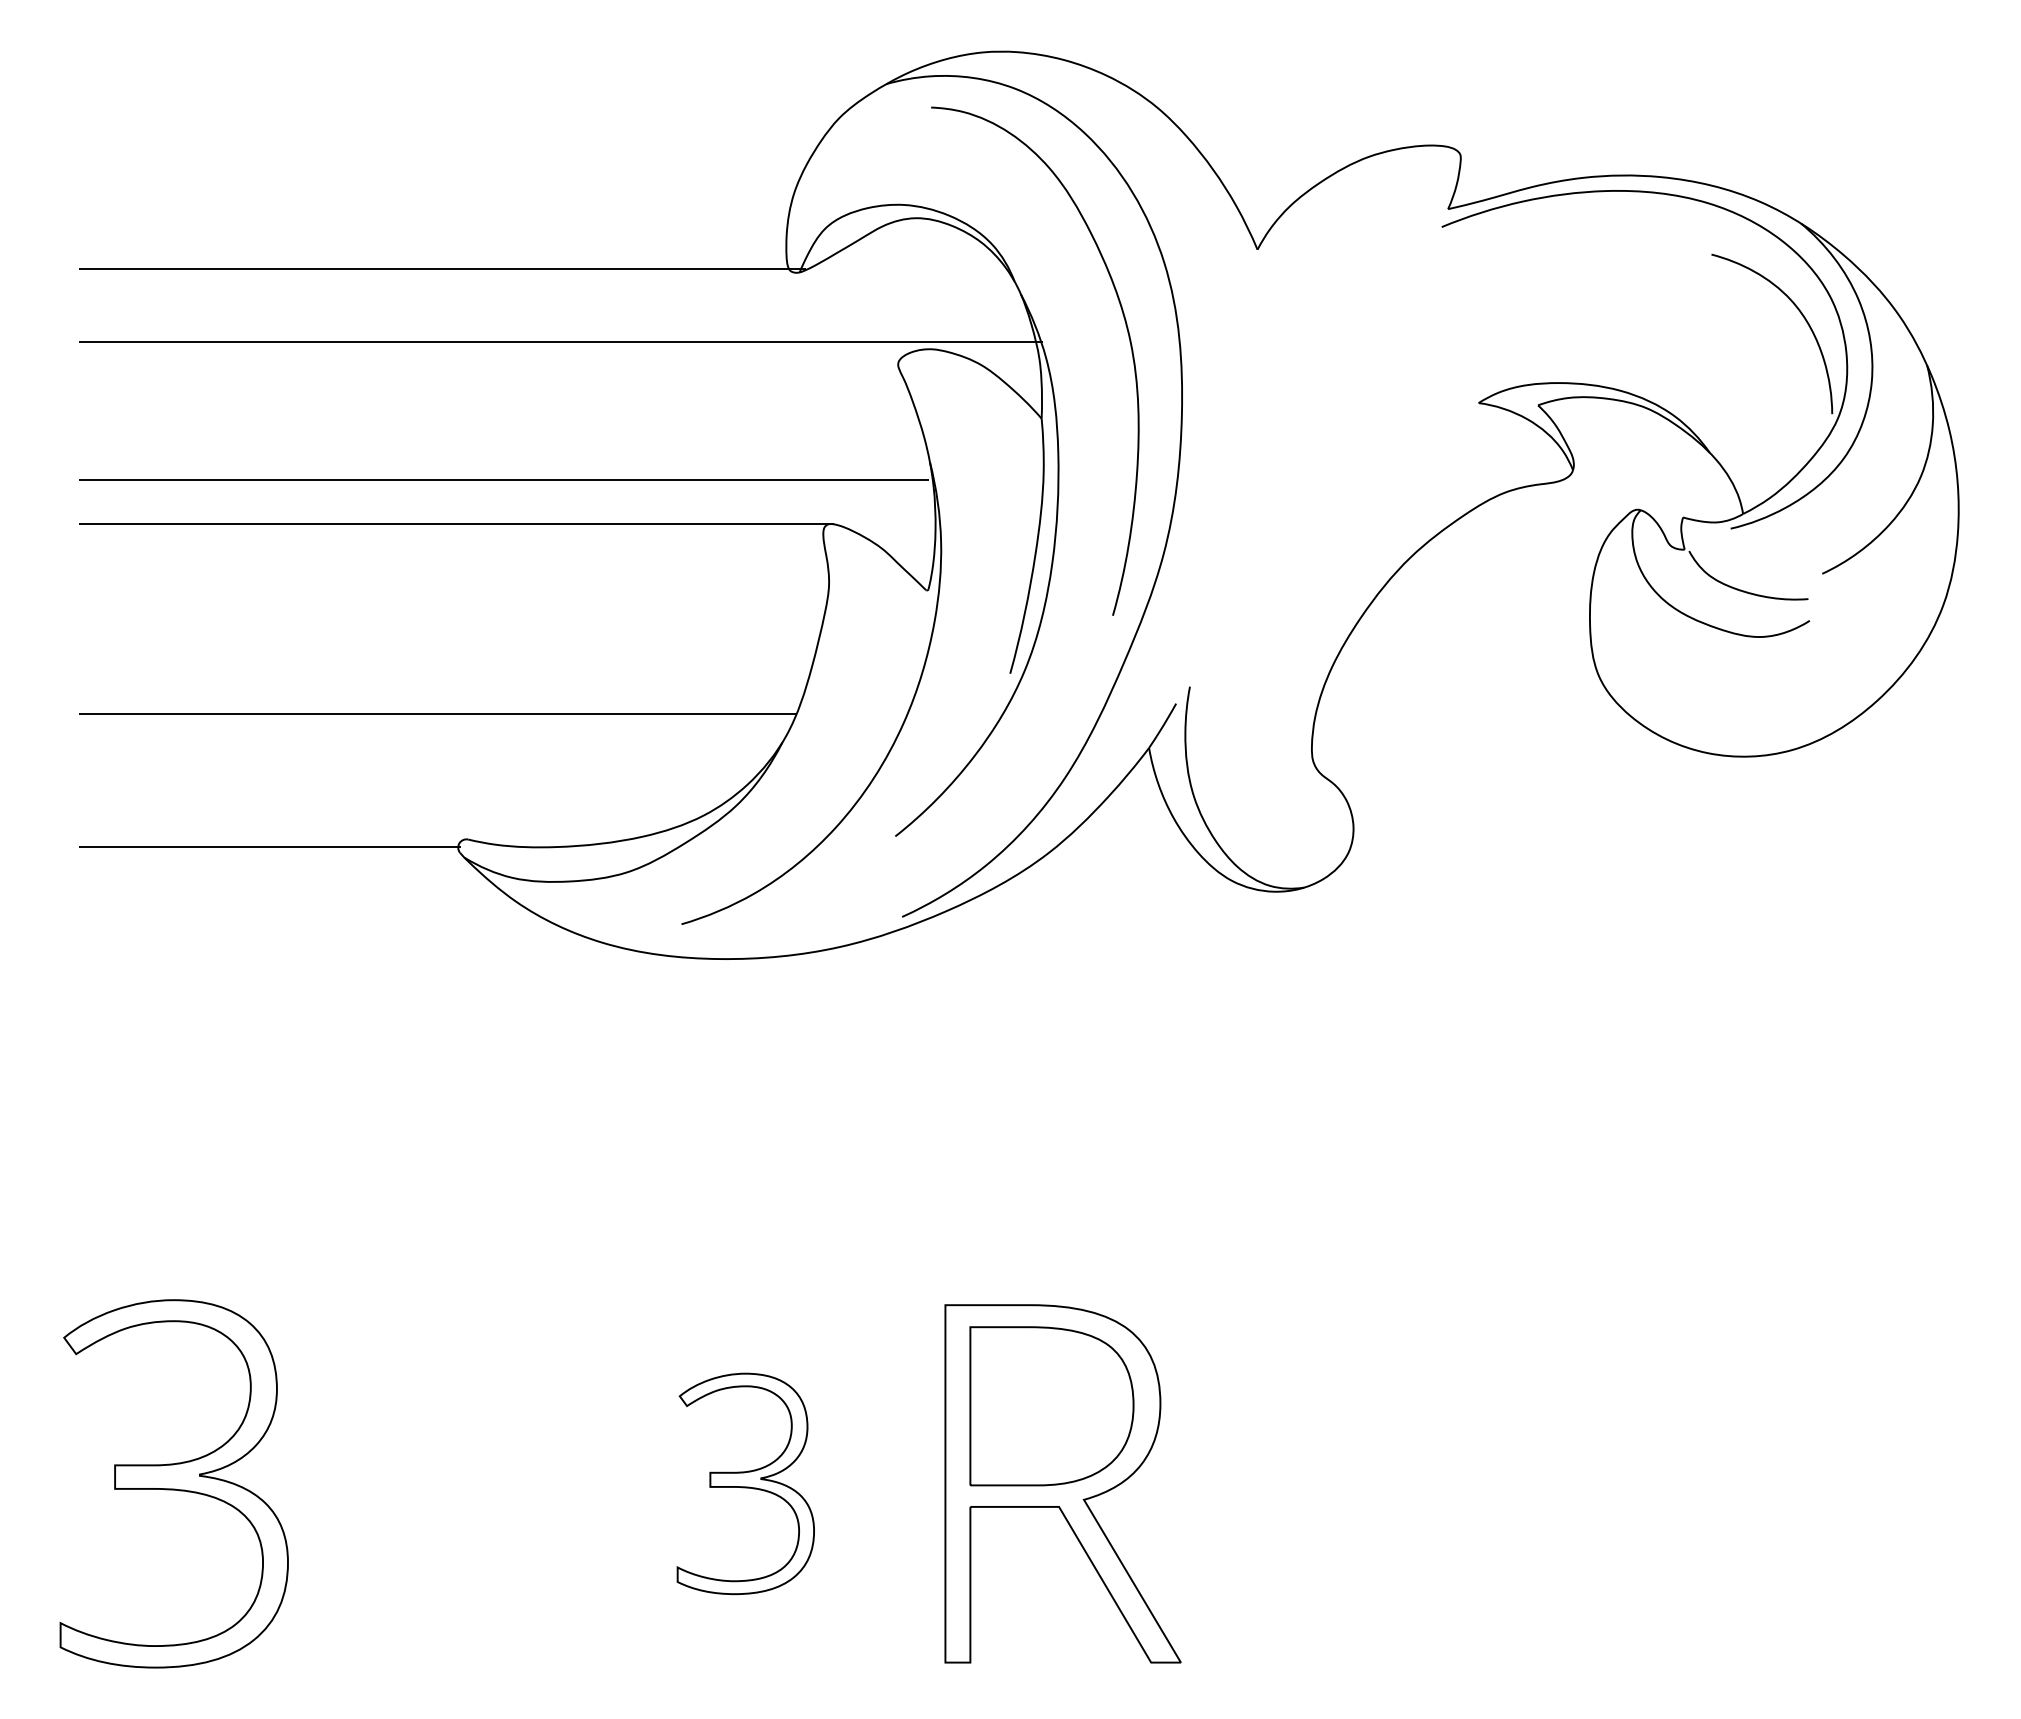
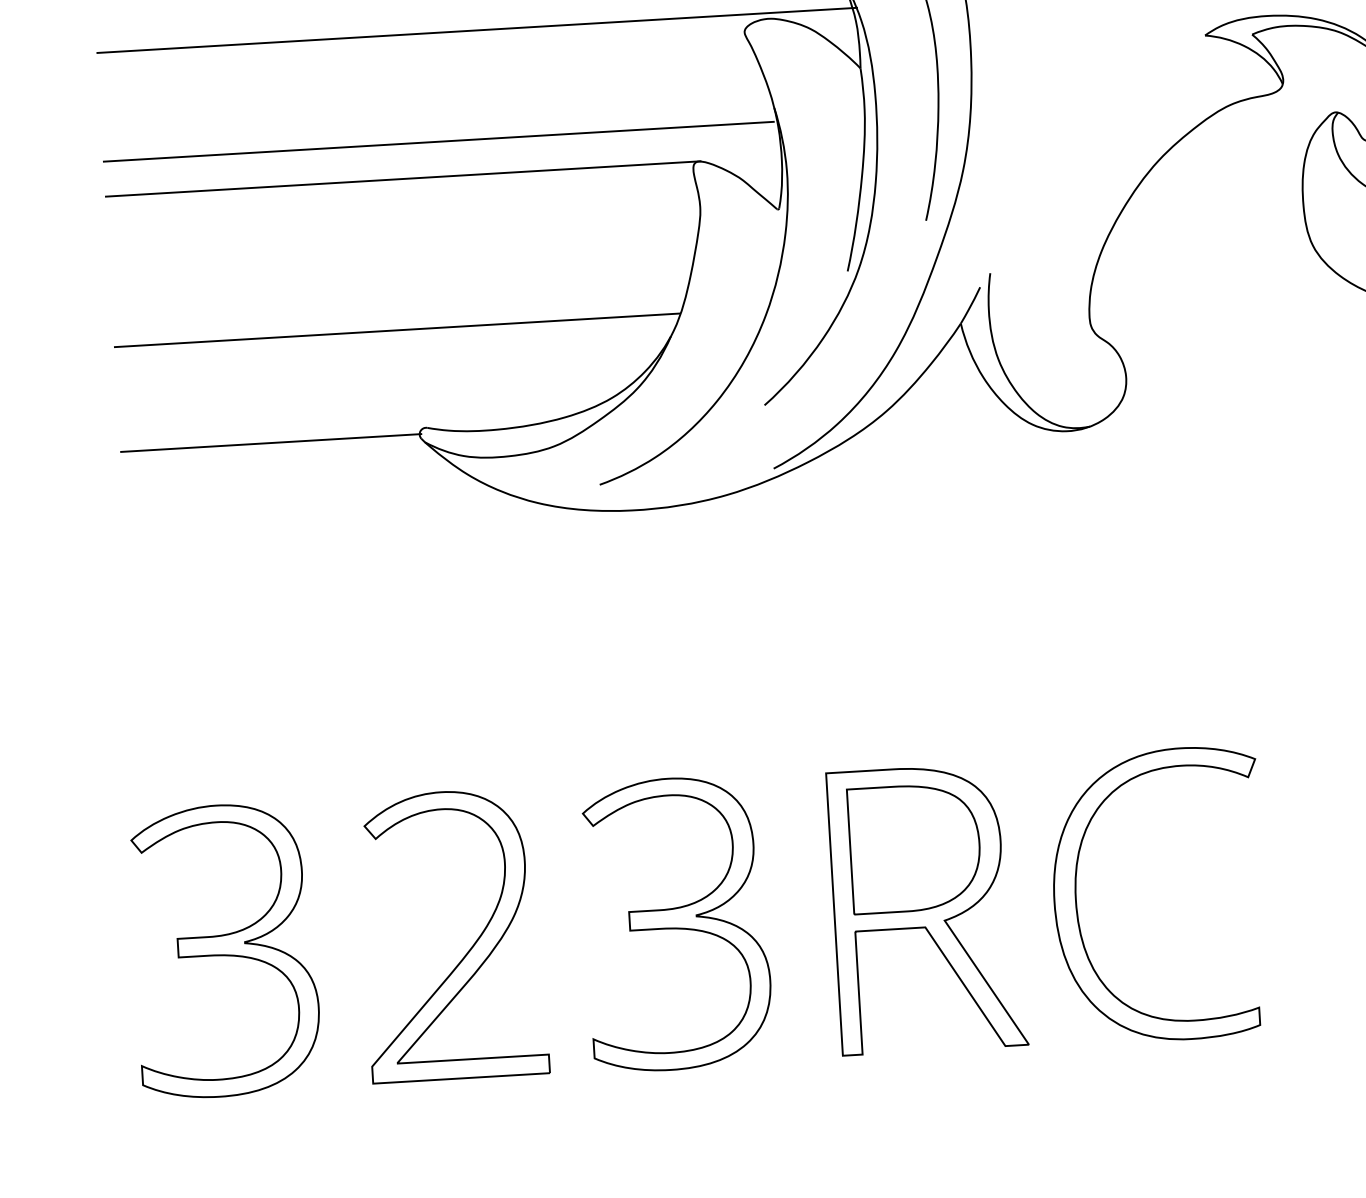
part: (1252, 1472) -> (1076, 891), added
part: (745, 1483) -> (676, 923), size x1.67
part: (482, 1500) -> (469, 949), added

